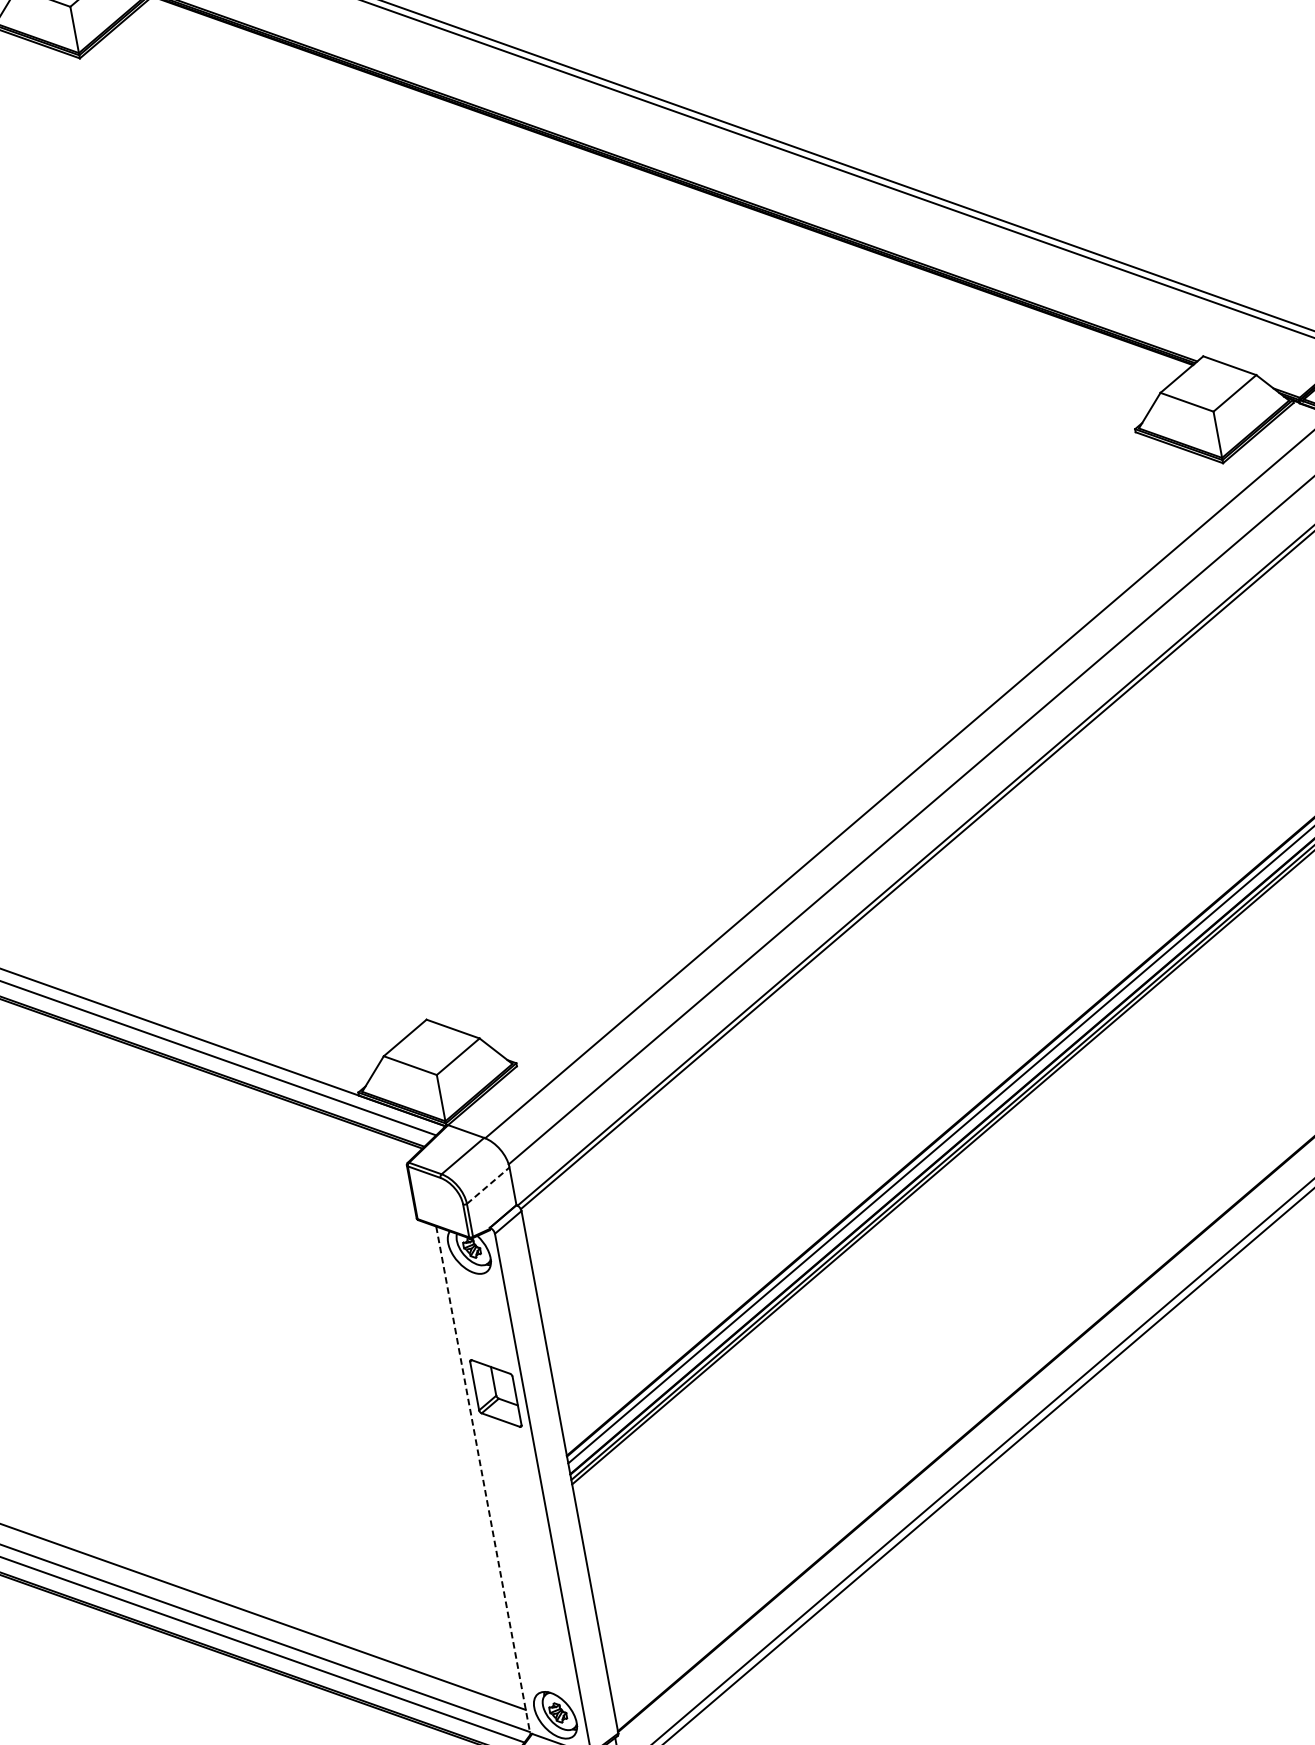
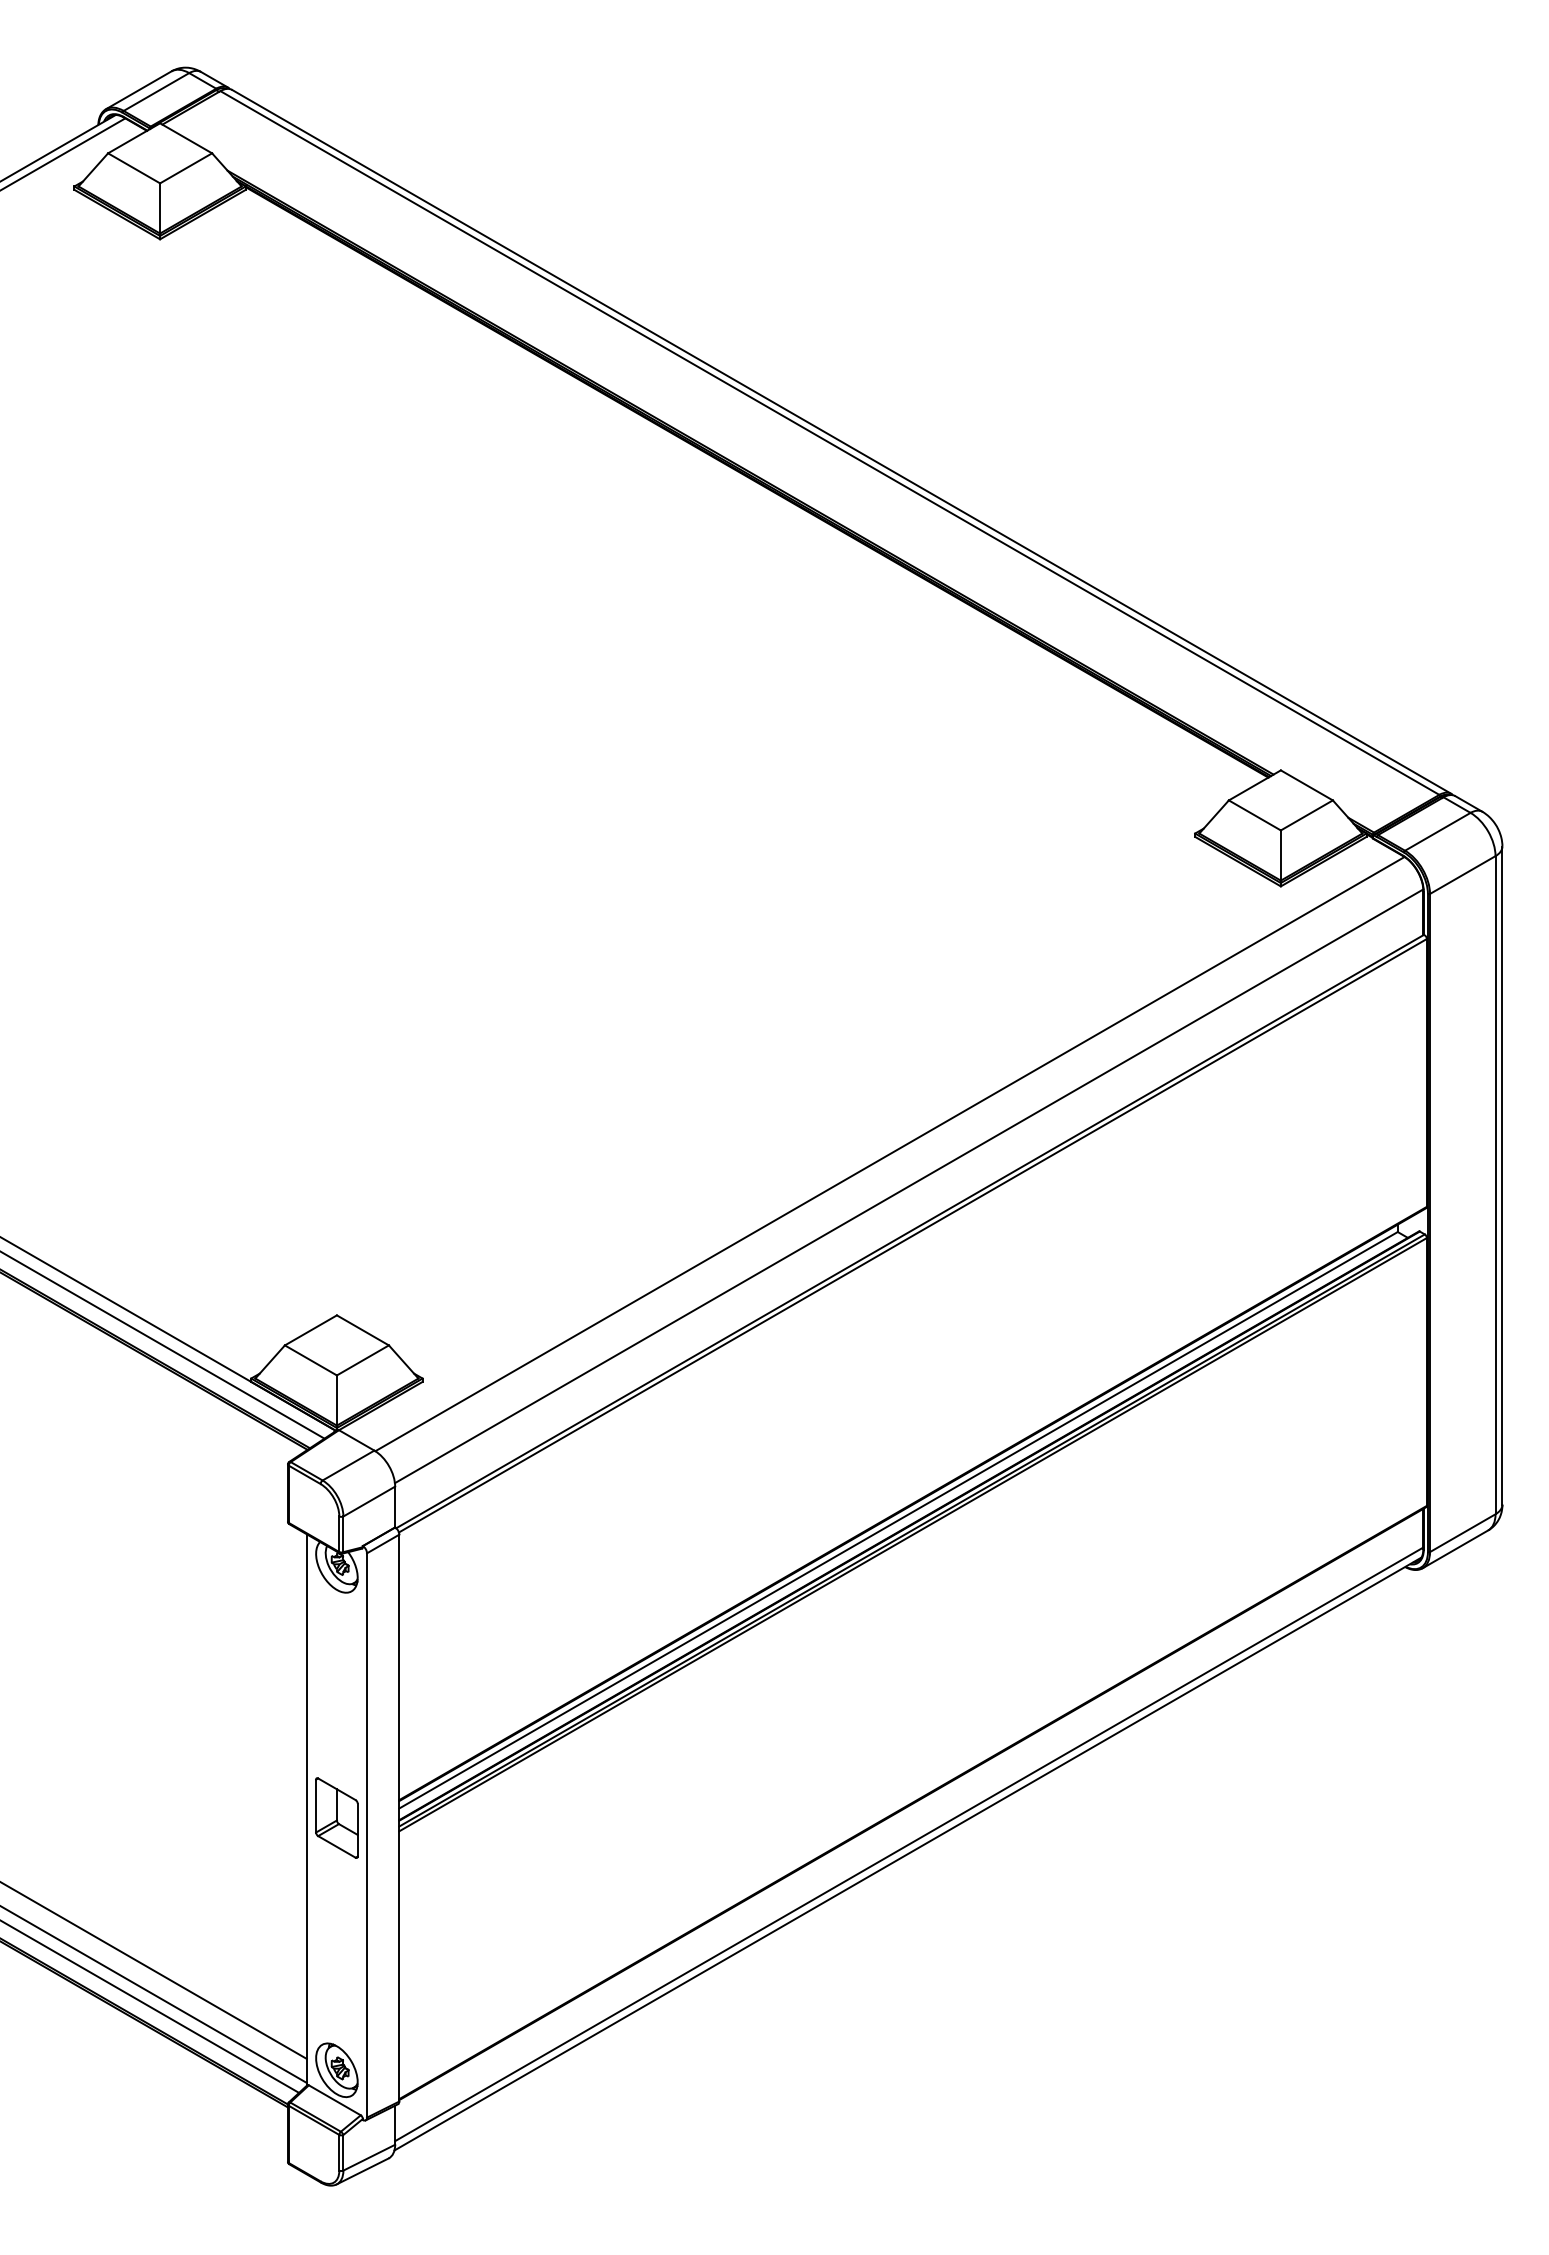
line: (488, 1185) -> (369, 1501), dashed -> solid
part: (495, 1393) -> (336, 1817), moved
line: (483, 1481) -> (306, 1810), dashed -> solid

